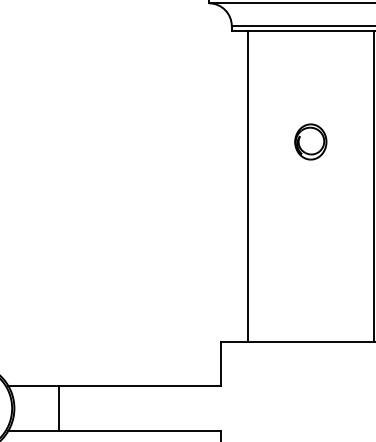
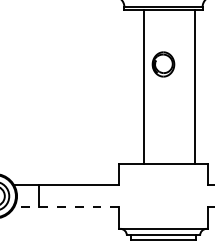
part: (310, 141) -> (163, 64), size x1.4
line: (248, 186) -> (144, 86), moved
line: (114, 431) -> (66, 207), solid -> dashed

